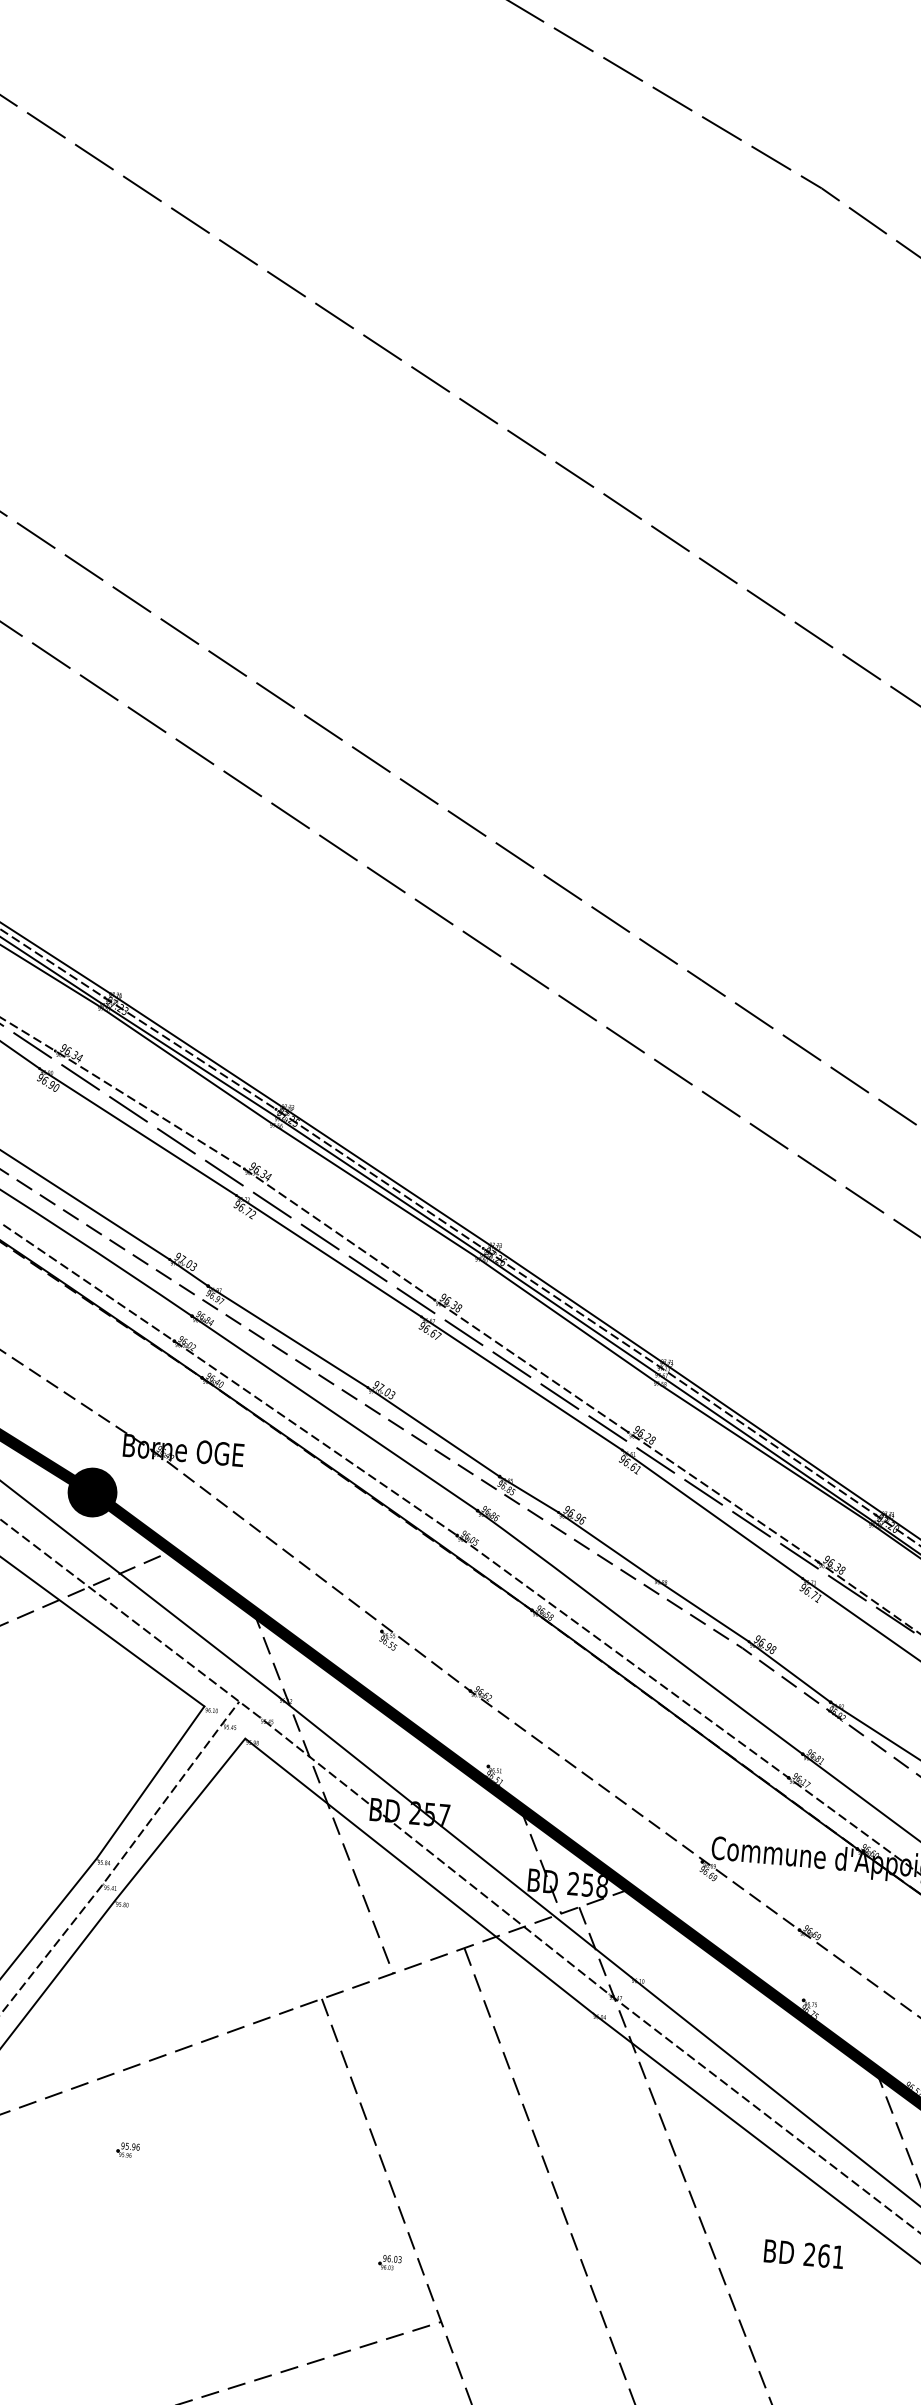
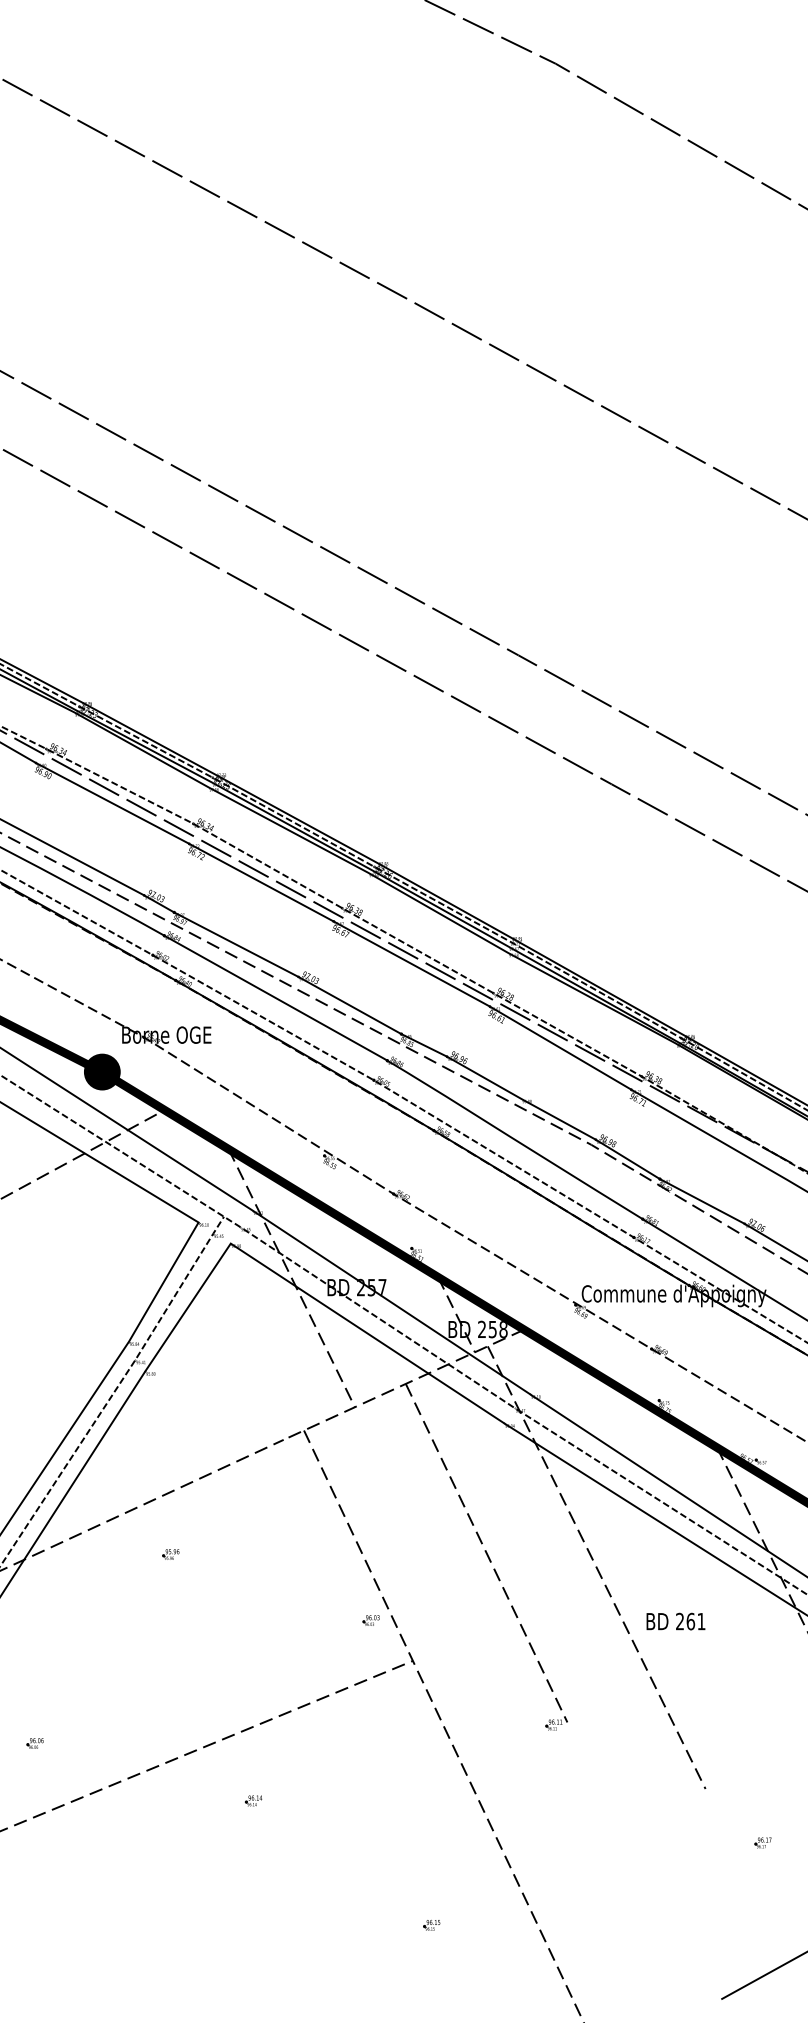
text: (803, 2253) -> (675, 1621), moved

